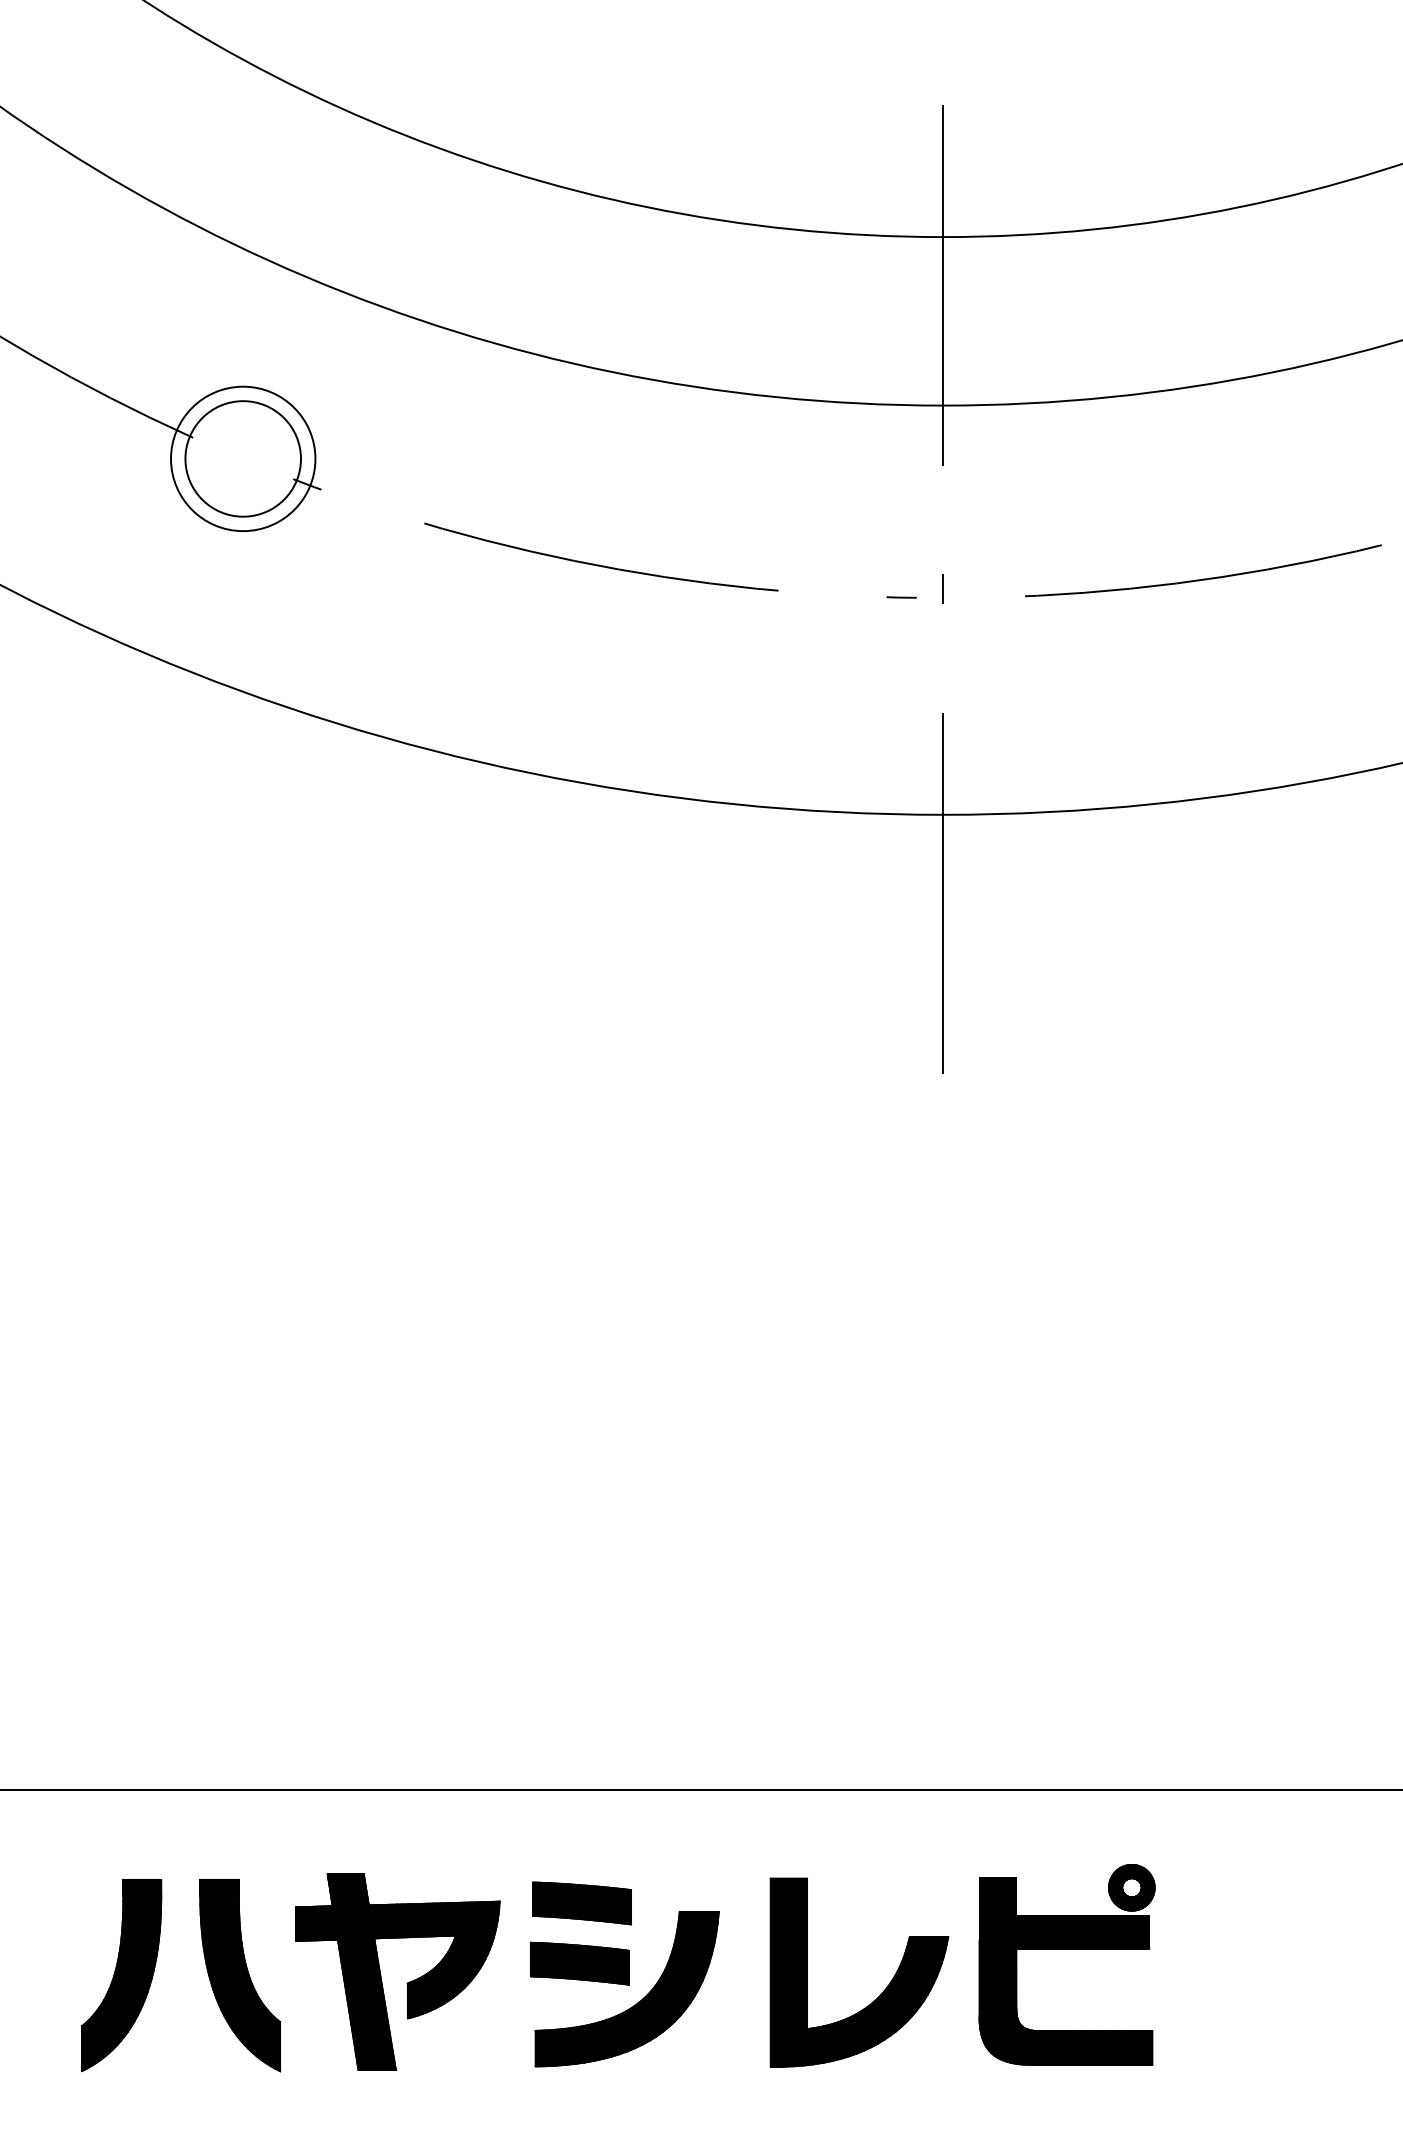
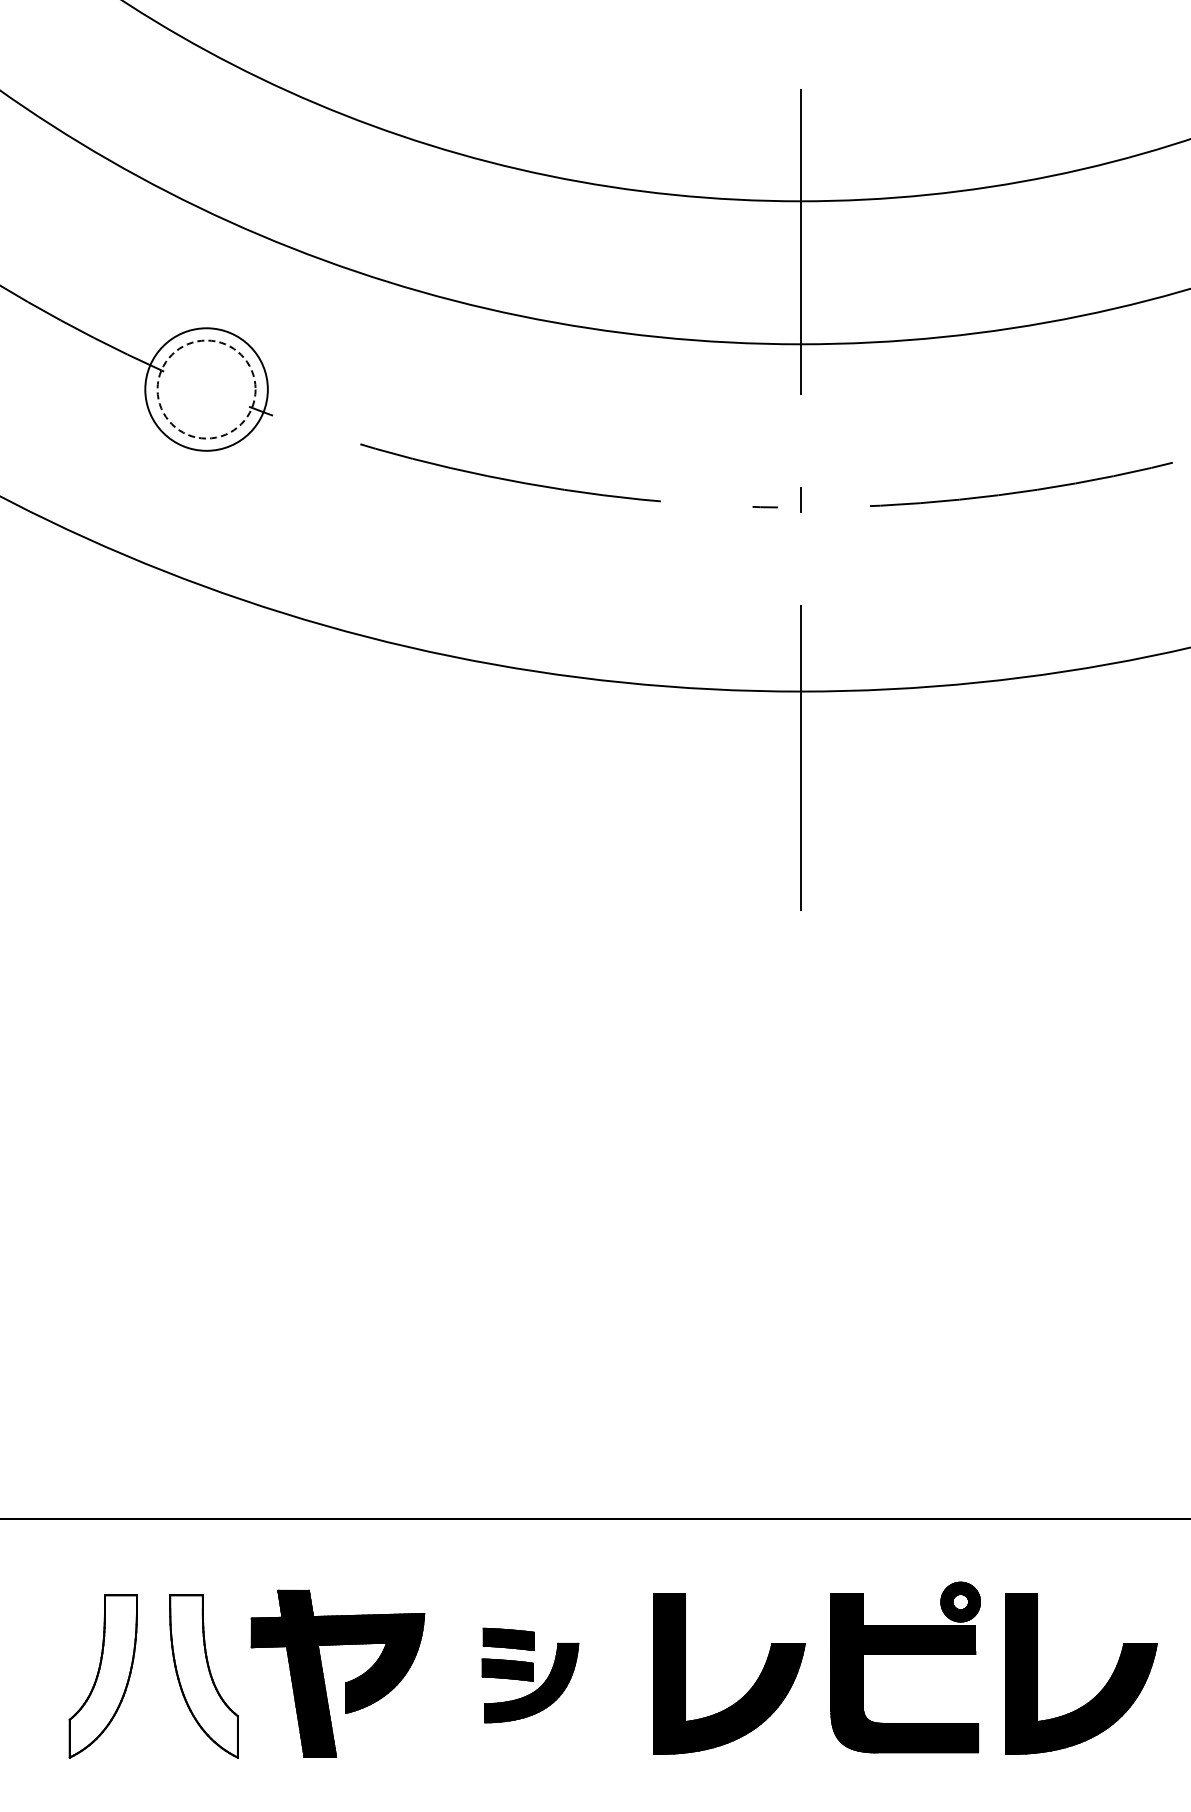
circle: (243, 458) -> (206, 389), solid -> dashed
part: (624, 1974) -> (530, 1675), size x0.6
fill: (121, 1975) -> (103, 1676), removed
fill: (239, 1975) -> (203, 1676), removed
part: (1296, 1991) -> (1100, 1690), added

